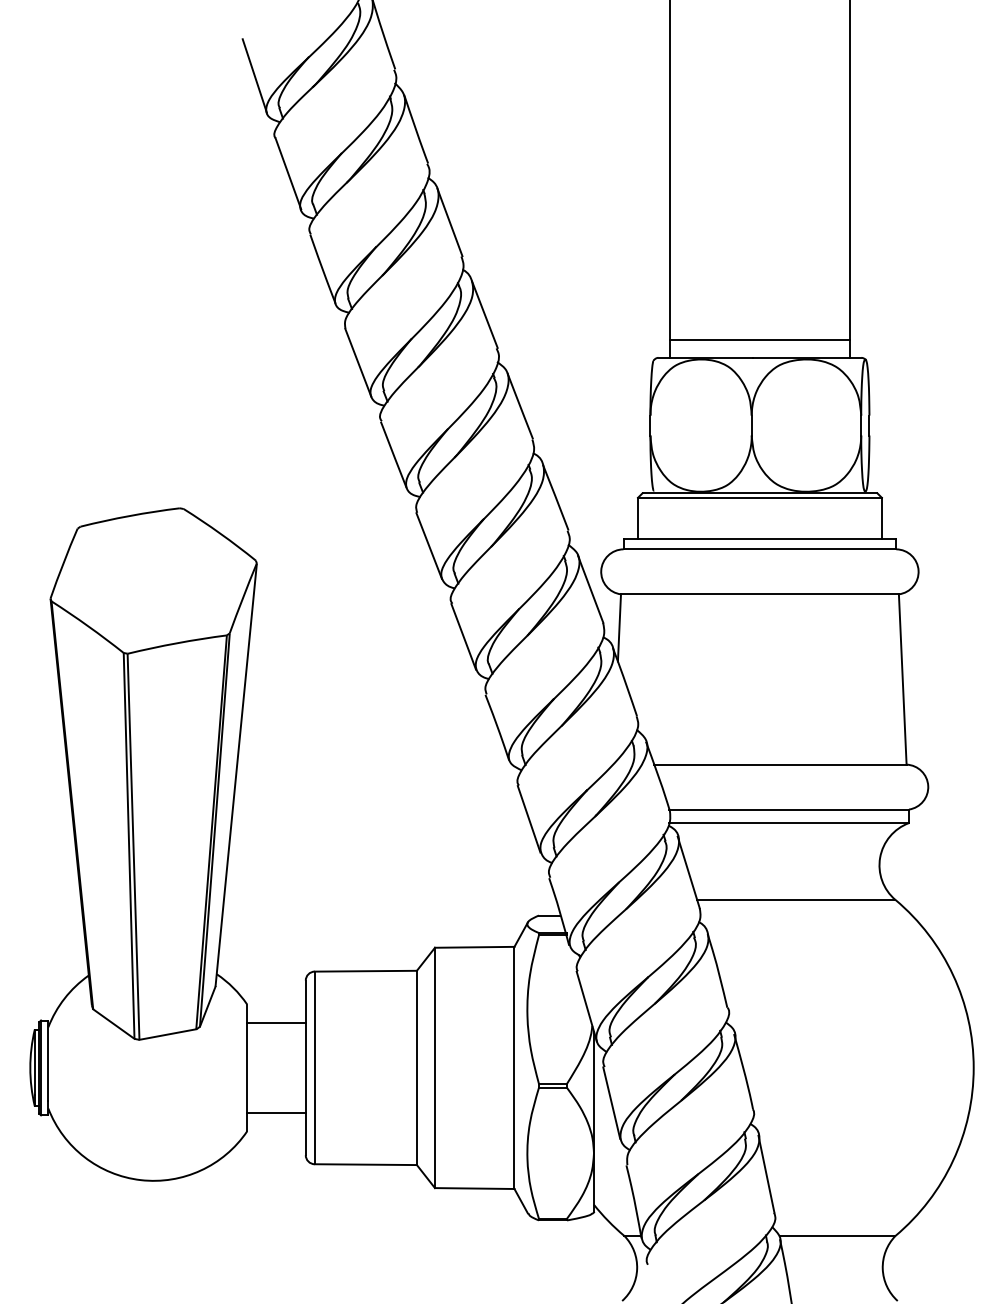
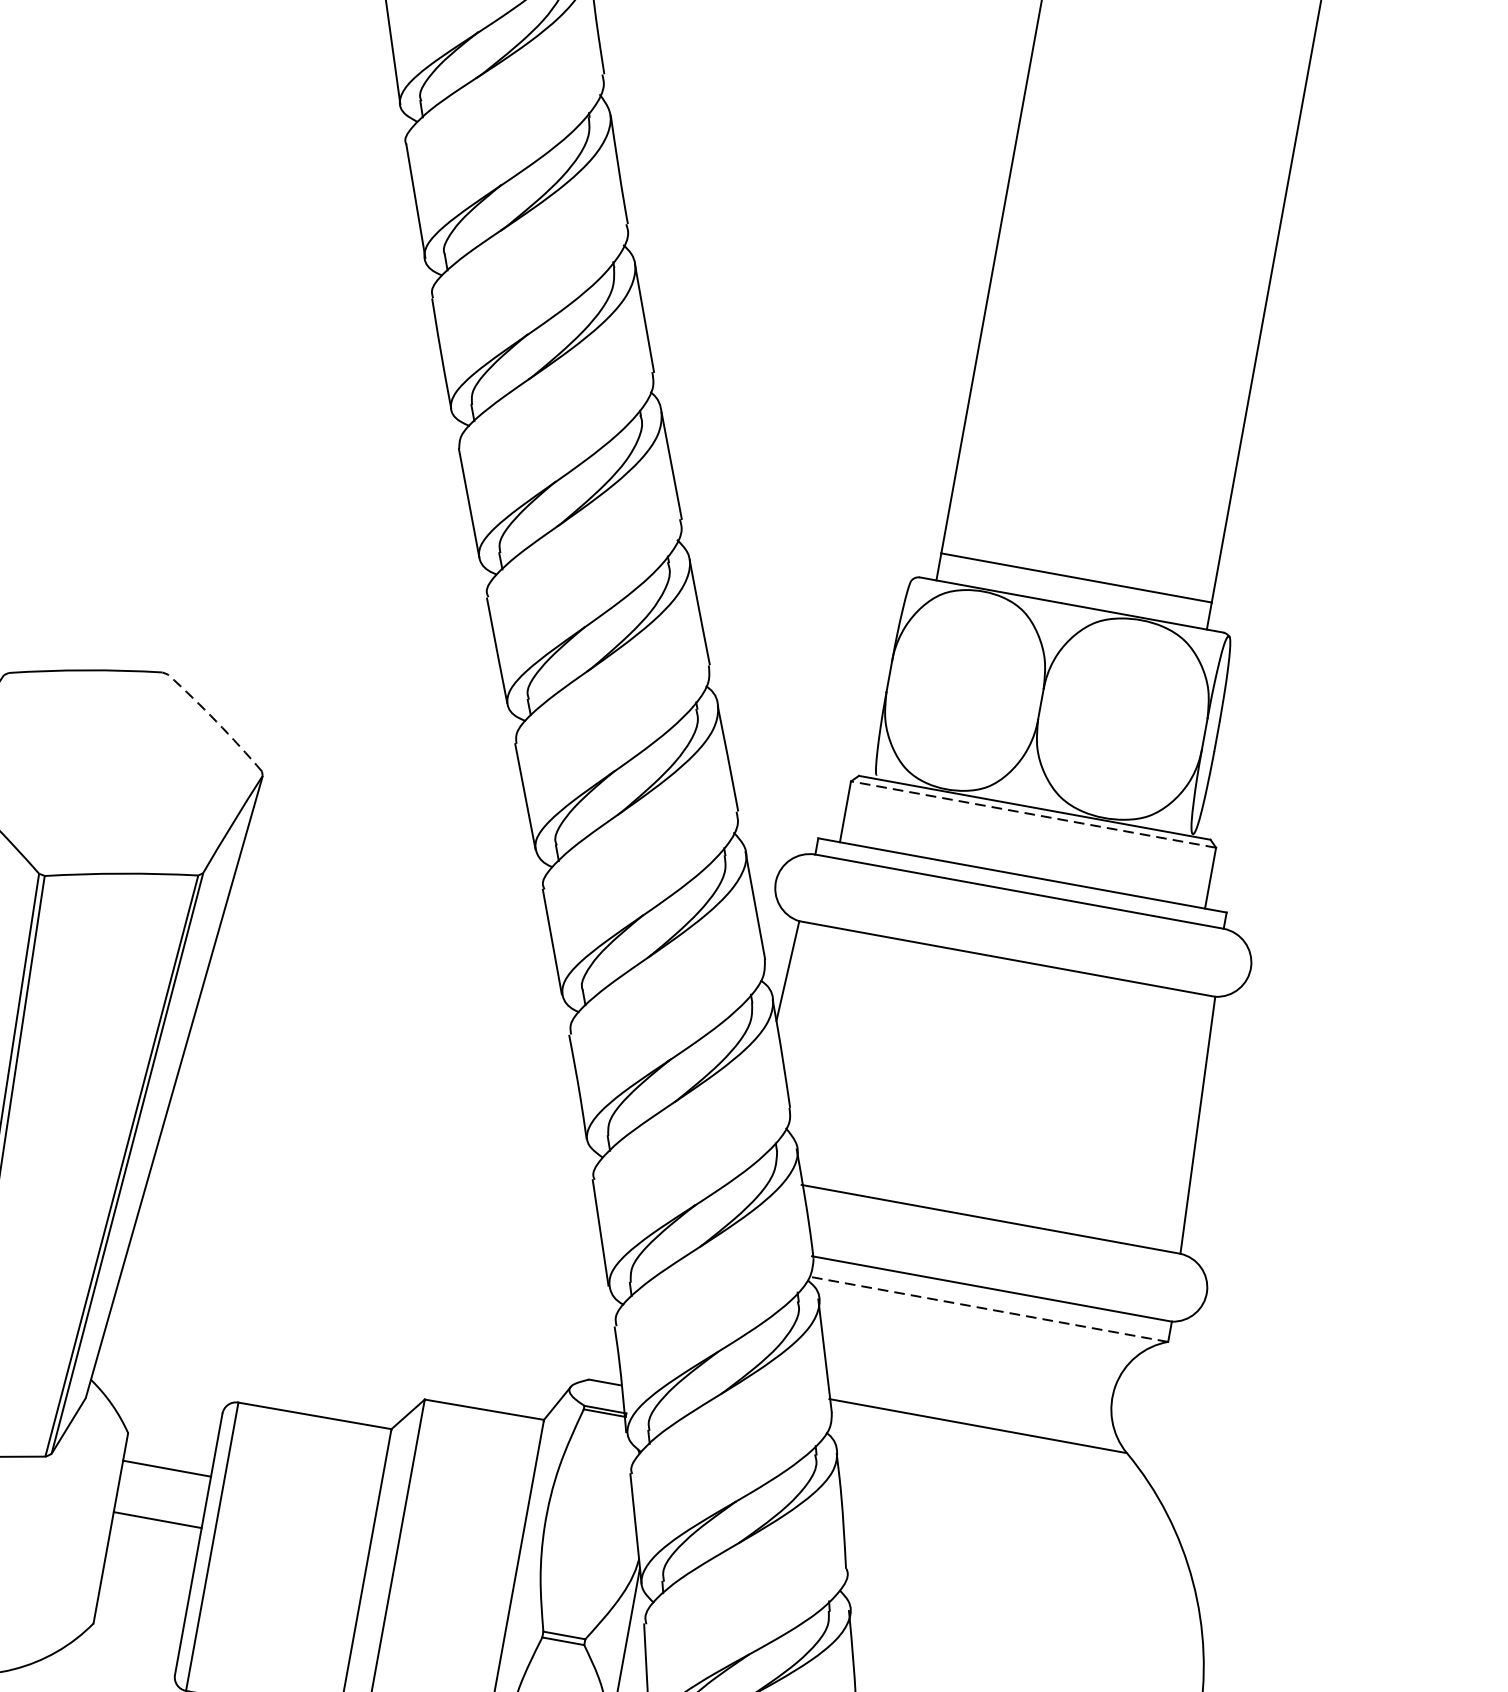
line: (759, 497) -> (1032, 813), solid -> dashed
arc: (220, 533) -> (216, 721), solid -> dashed
line: (788, 823) -> (987, 1309), solid -> dashed
line: (276, 1113) -> (157, 1520), moved

